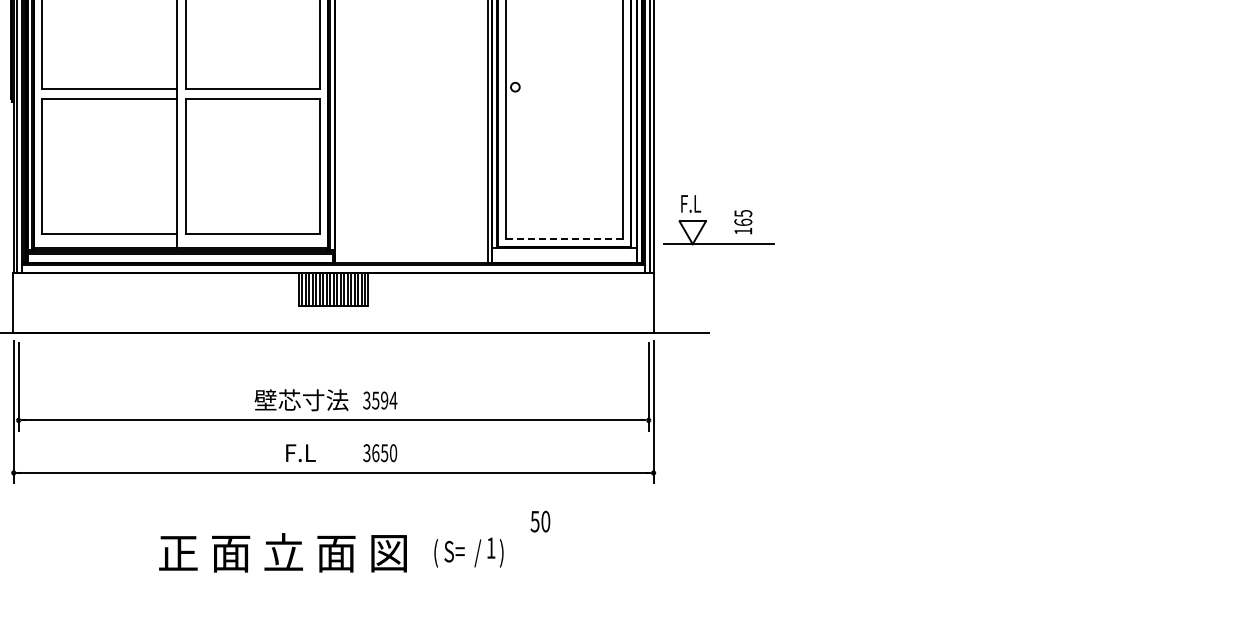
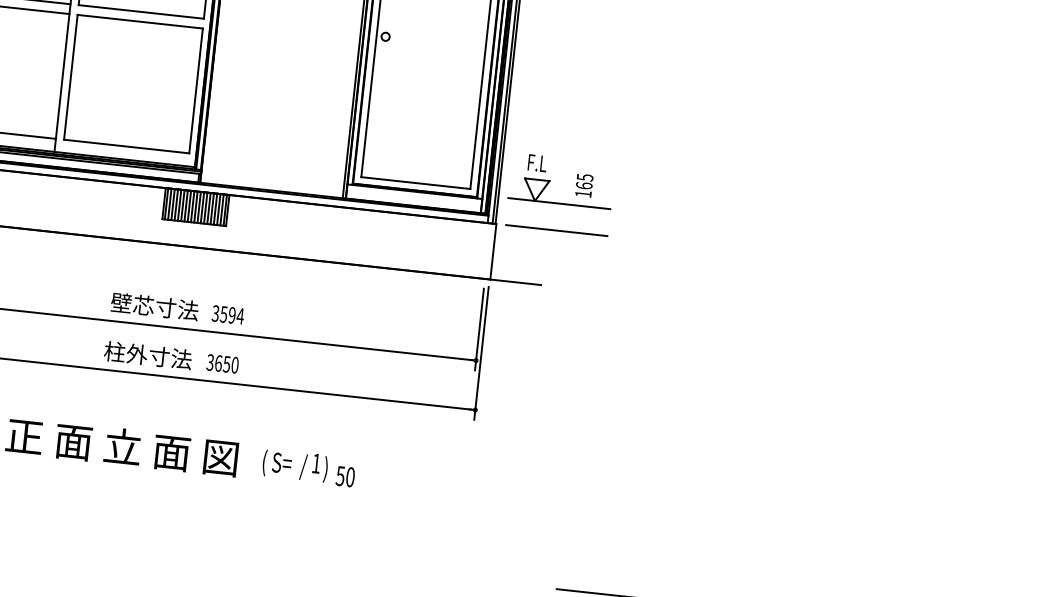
line: (564, 238) -> (416, 182), dashed -> solid
line: (718, 273) -> (555, 230), added
text: (299, 452) -> (147, 355), F.L -> 柱外寸法
text: (540, 521) -> (345, 476), moved

